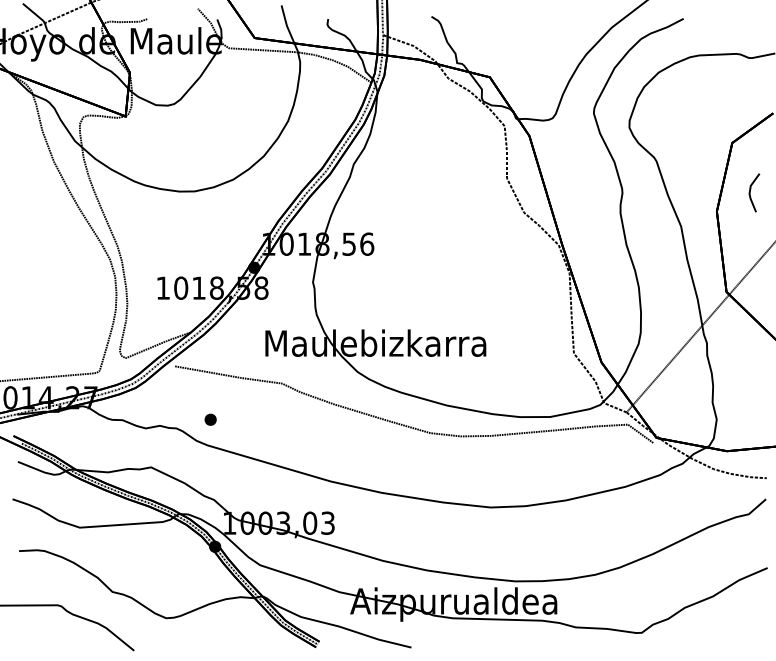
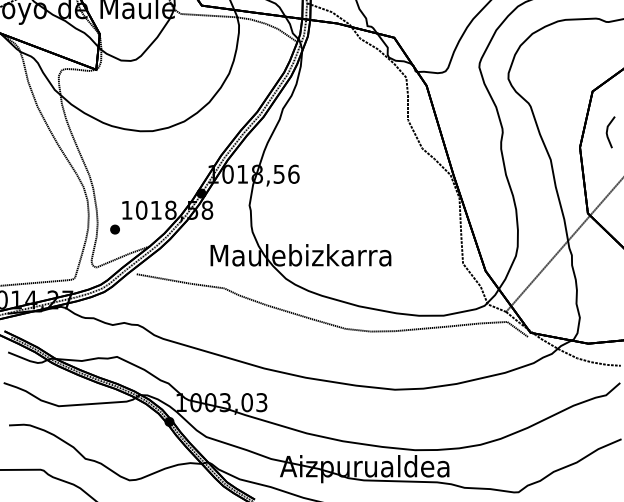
part: (210, 419) -> (114, 229), moved

